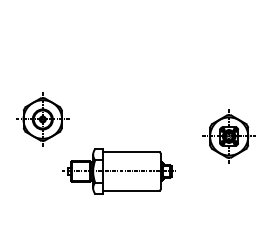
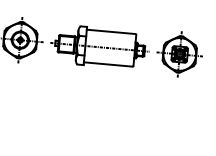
part: (228, 136) -> (179, 54), moved
part: (118, 171) -> (98, 47), moved

